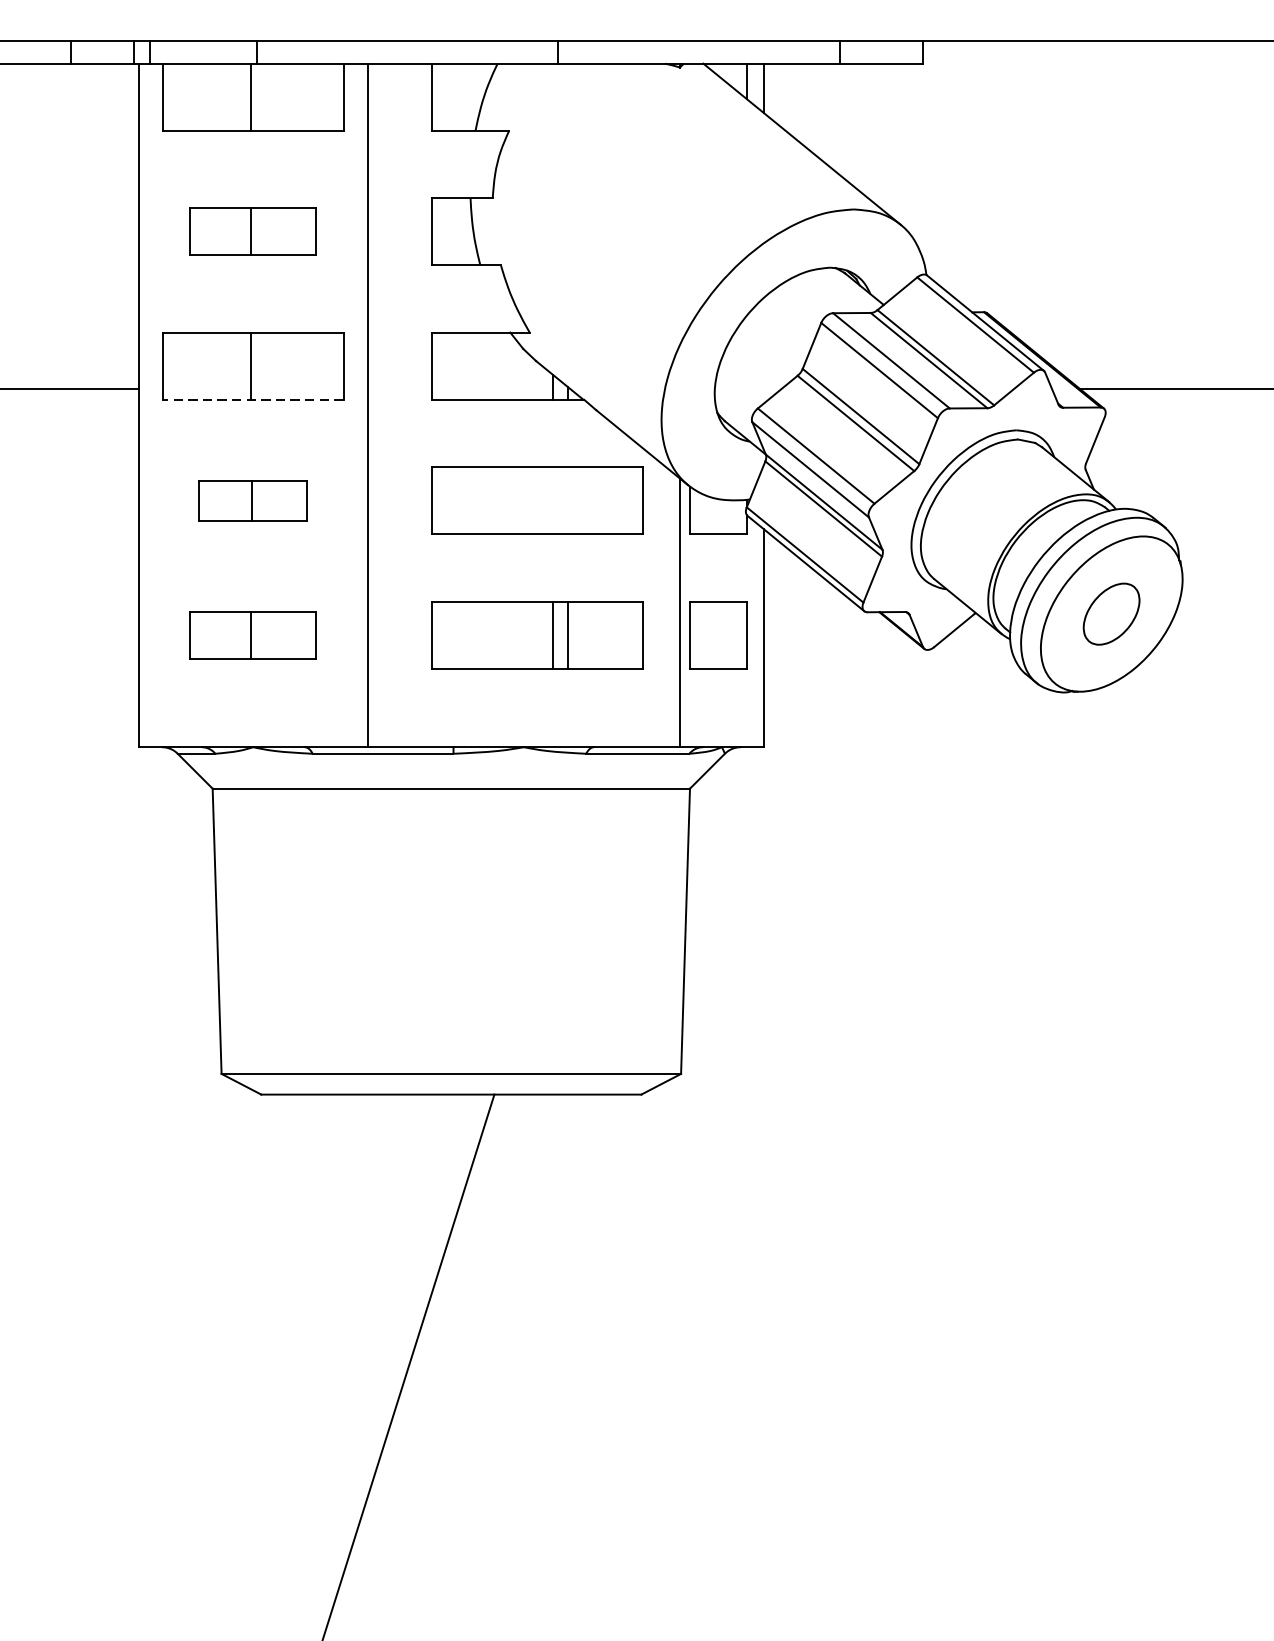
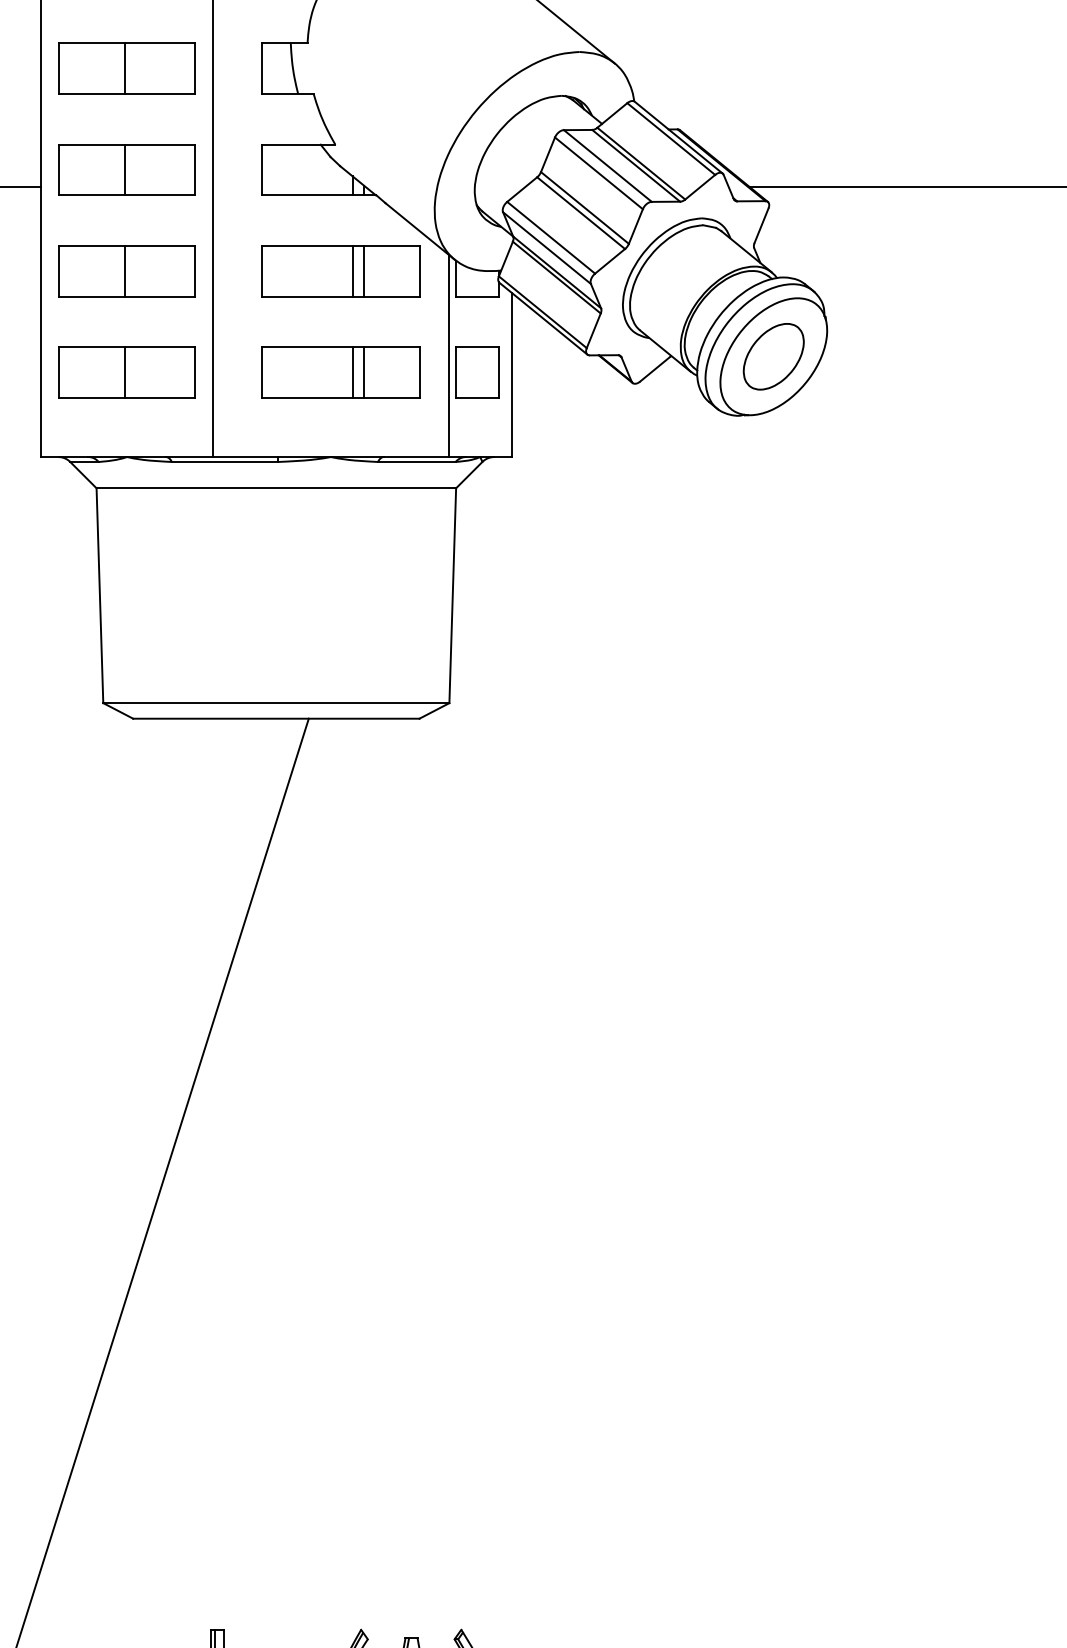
part: (252, 231) -> (126, 68), size x1.43
line: (252, 399) -> (126, 195), dashed -> solid
part: (252, 500) -> (126, 271), size x1.67
line: (552, 500) -> (352, 271), added
line: (568, 500) -> (364, 271), added
part: (1111, 613) -> (773, 356), size x1.43
part: (252, 634) -> (126, 372), size x1.43

